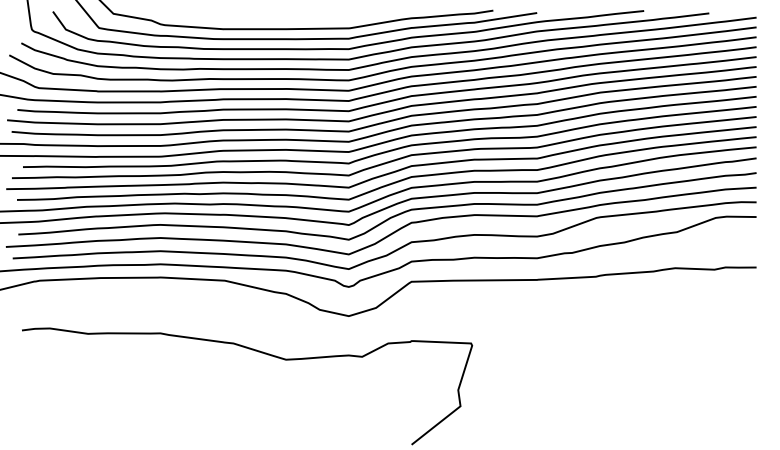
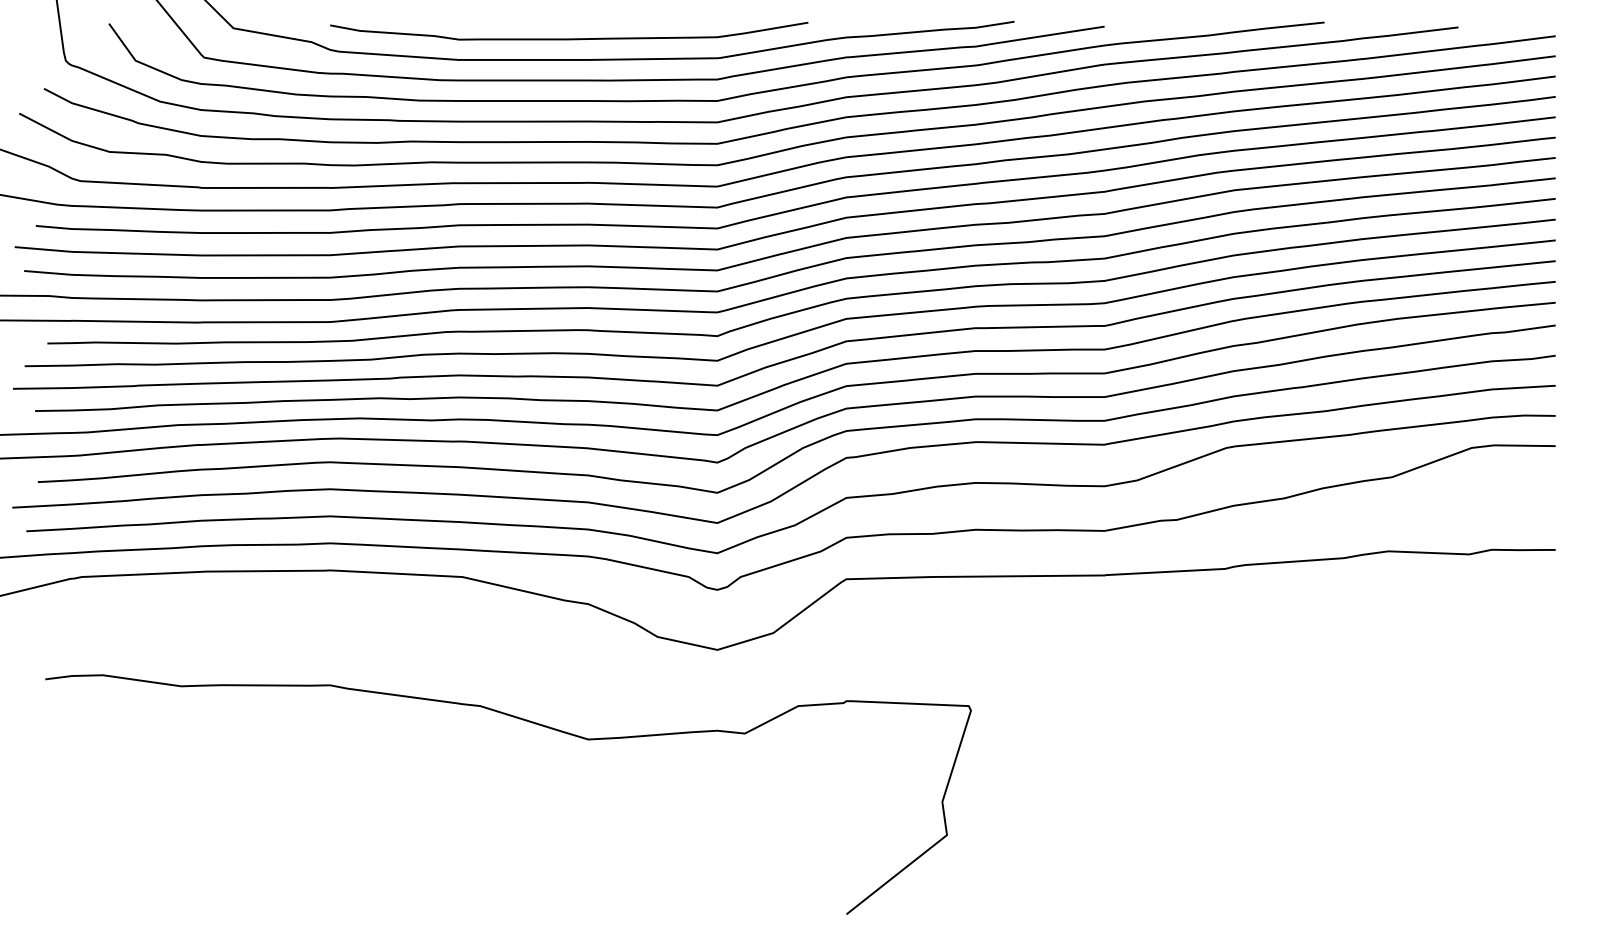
curve: (276, 18) -> (568, 37), added

